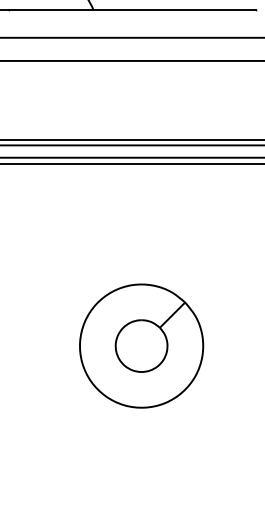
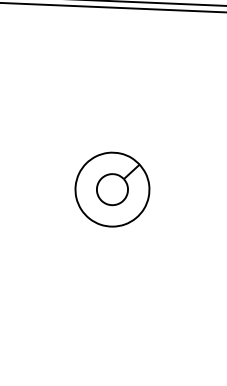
part: (141, 345) -> (112, 189), size x0.6

